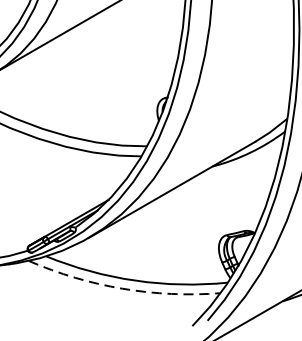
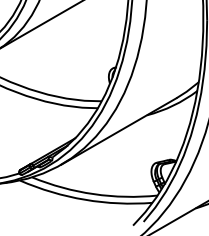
arc: (122, 288) -> (84, 199), dashed -> solid

